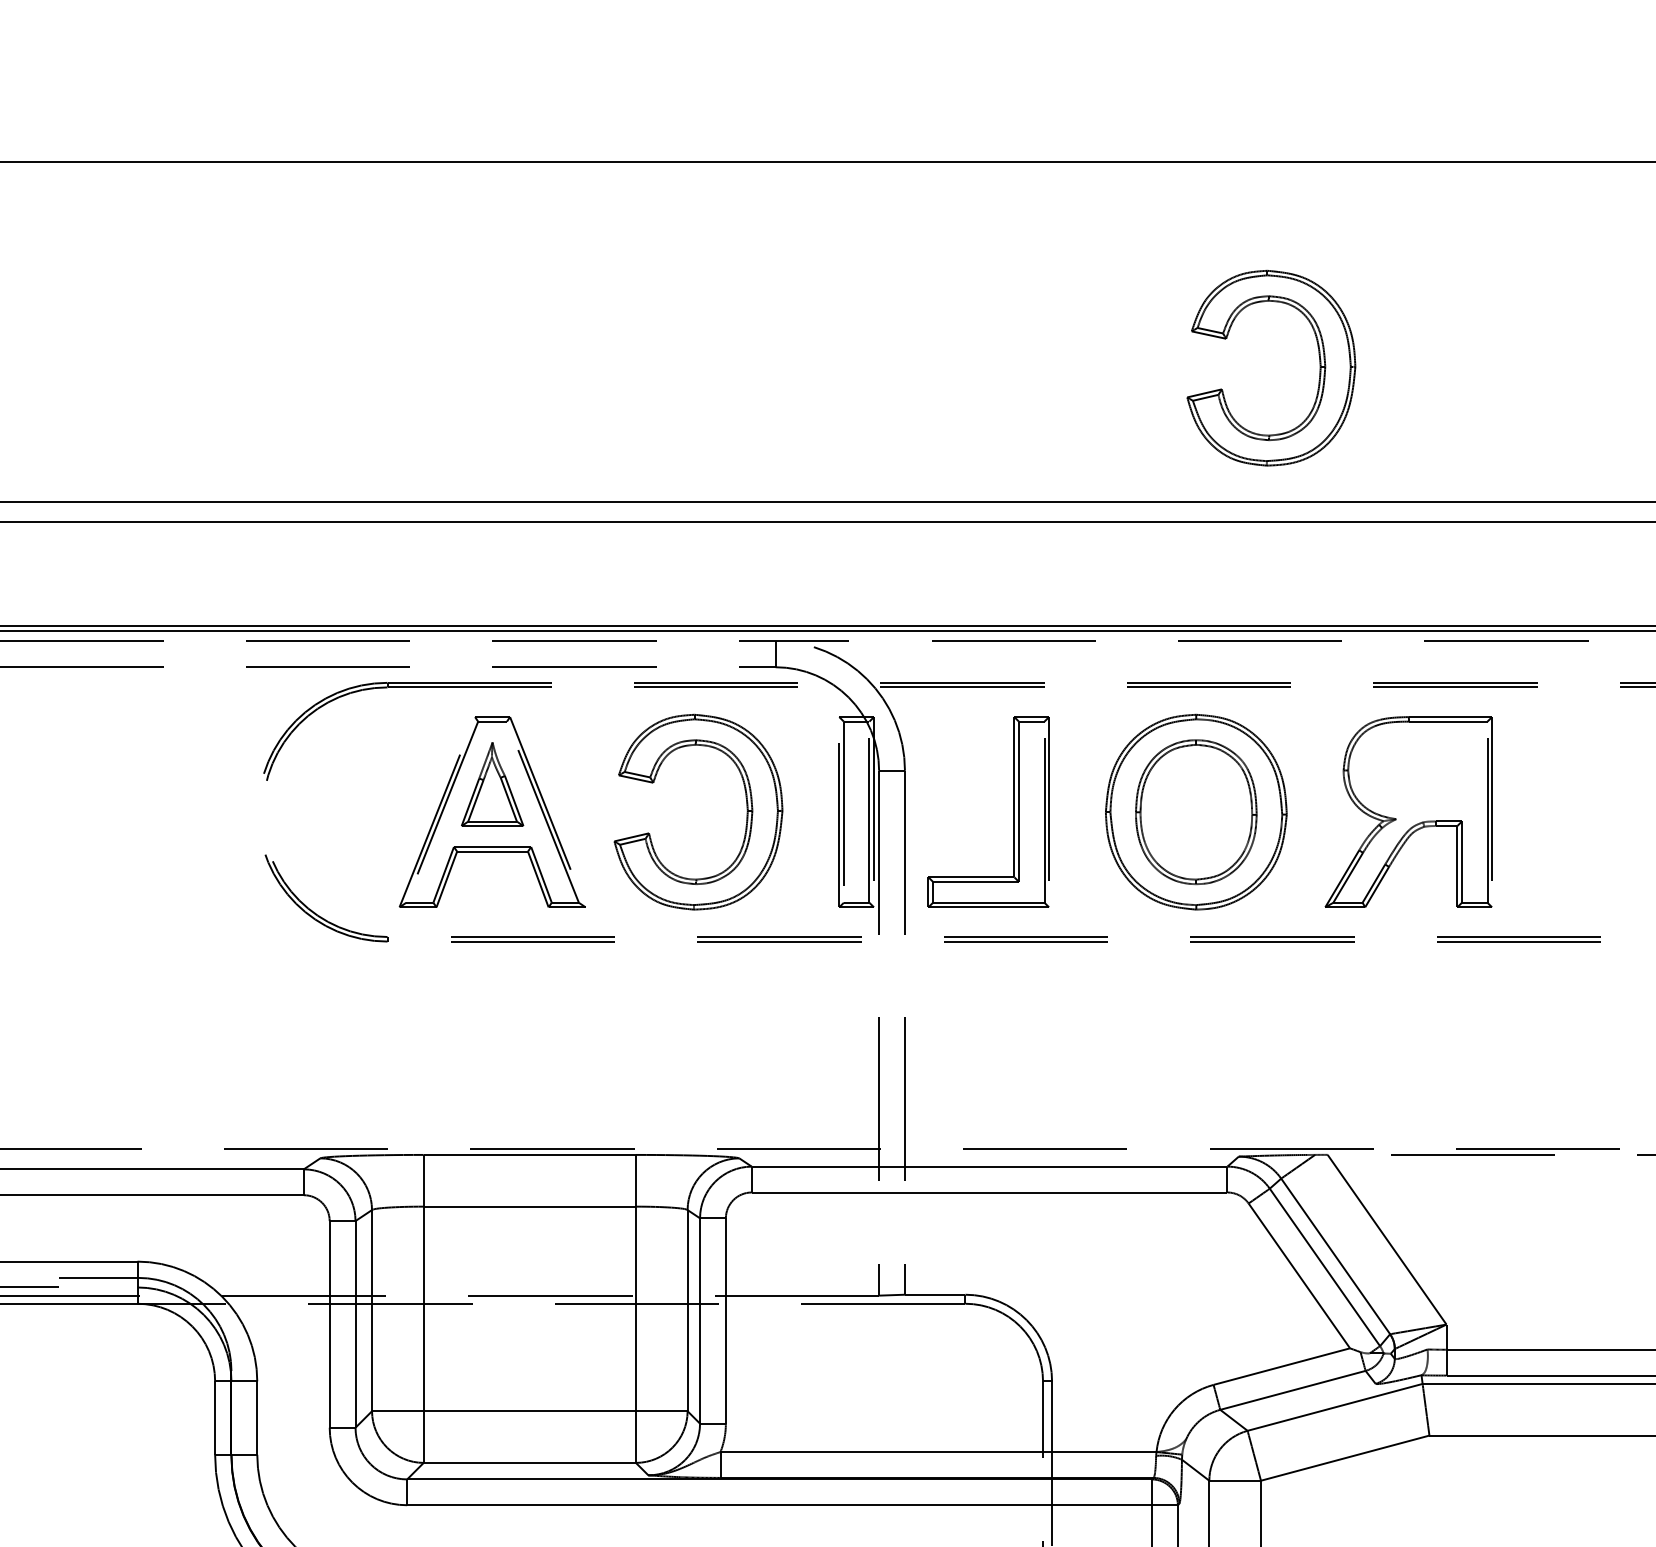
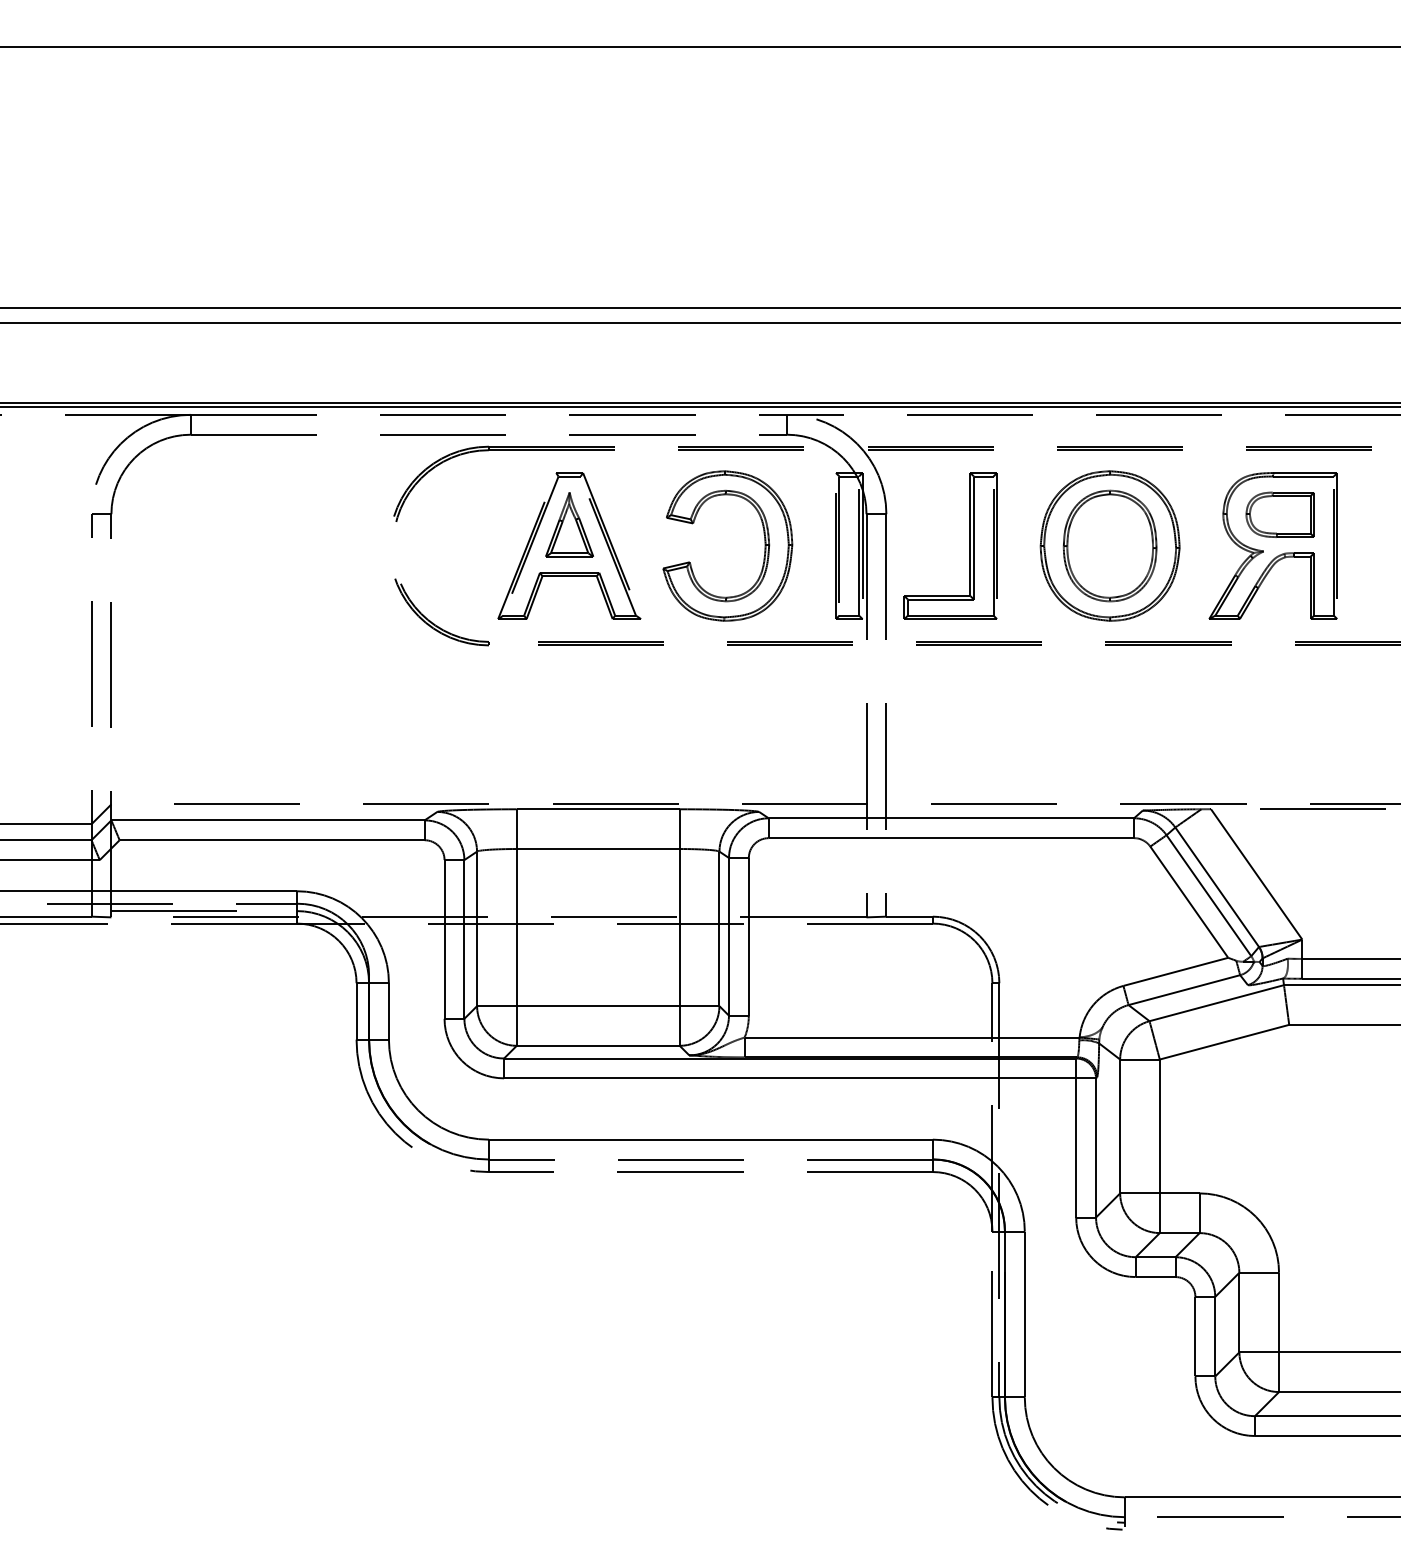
part: (1319, 367) -> (1204, 204), removed
part: (1416, 771) -> (1279, 514), added

